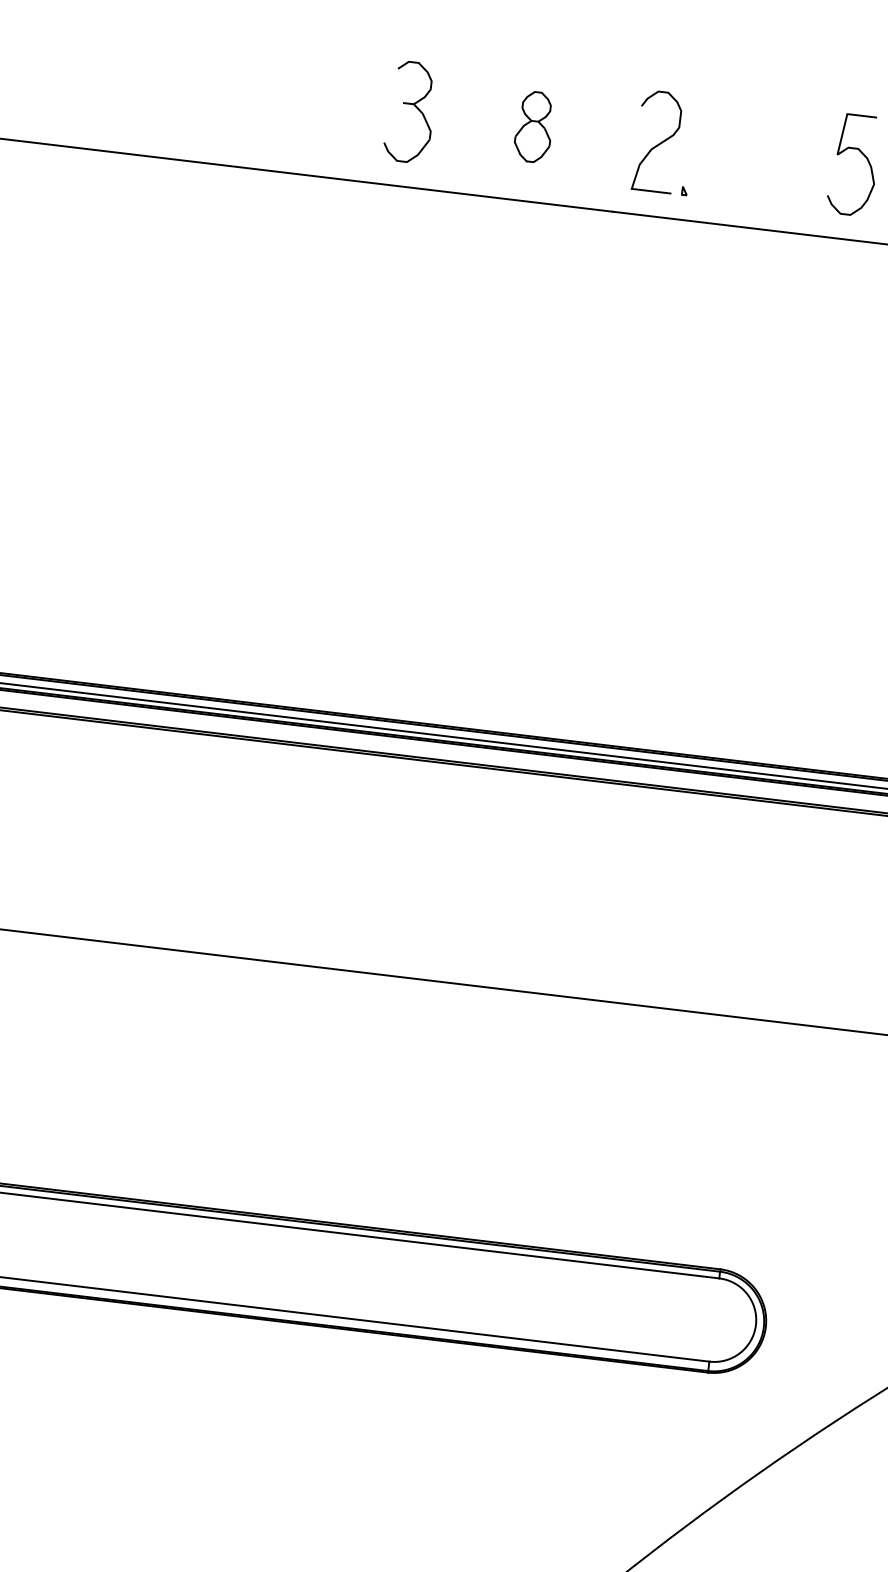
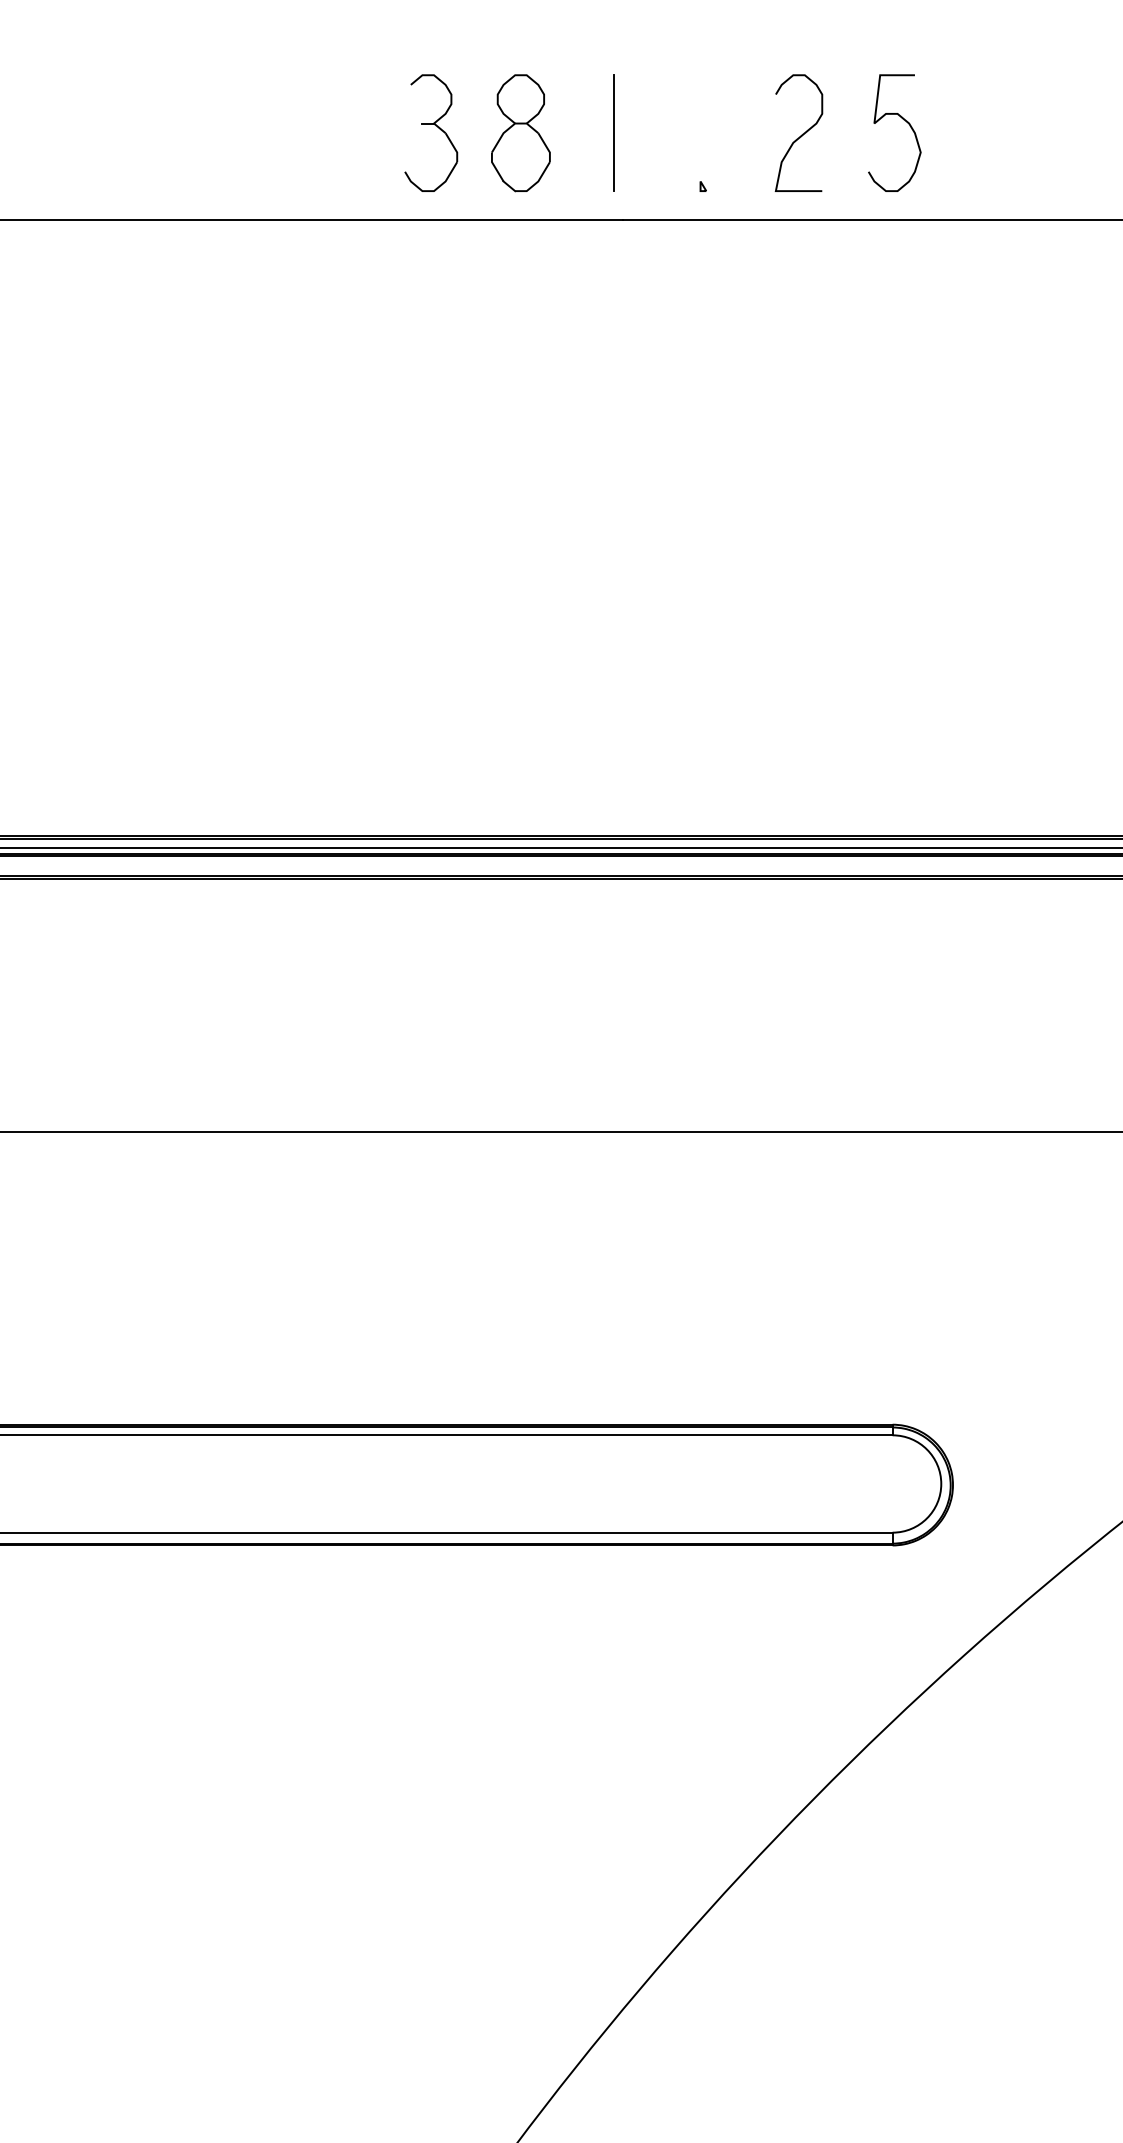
part: (414, 106) -> (434, 125), moved
part: (533, 127) -> (520, 133), size x1.43
line: (613, 136) -> (613, 133), added
curve: (659, 143) -> (801, 134), moved

